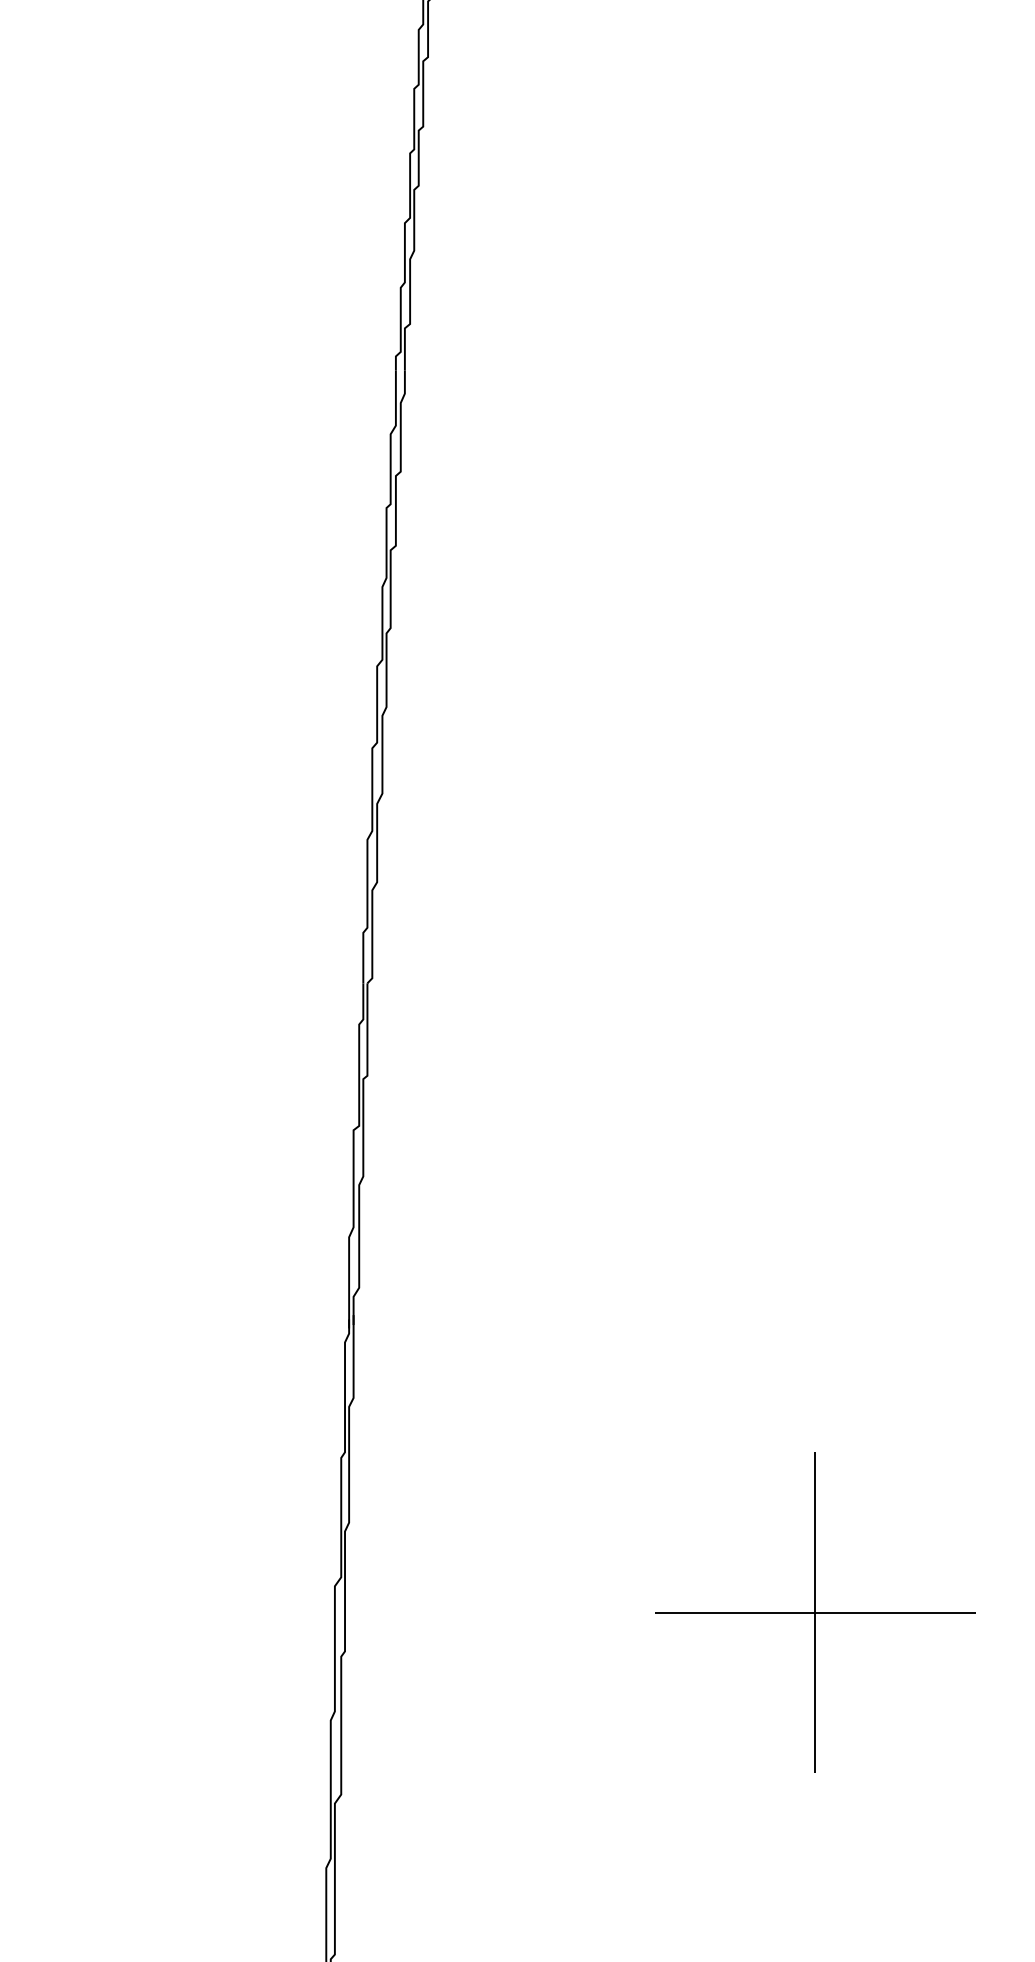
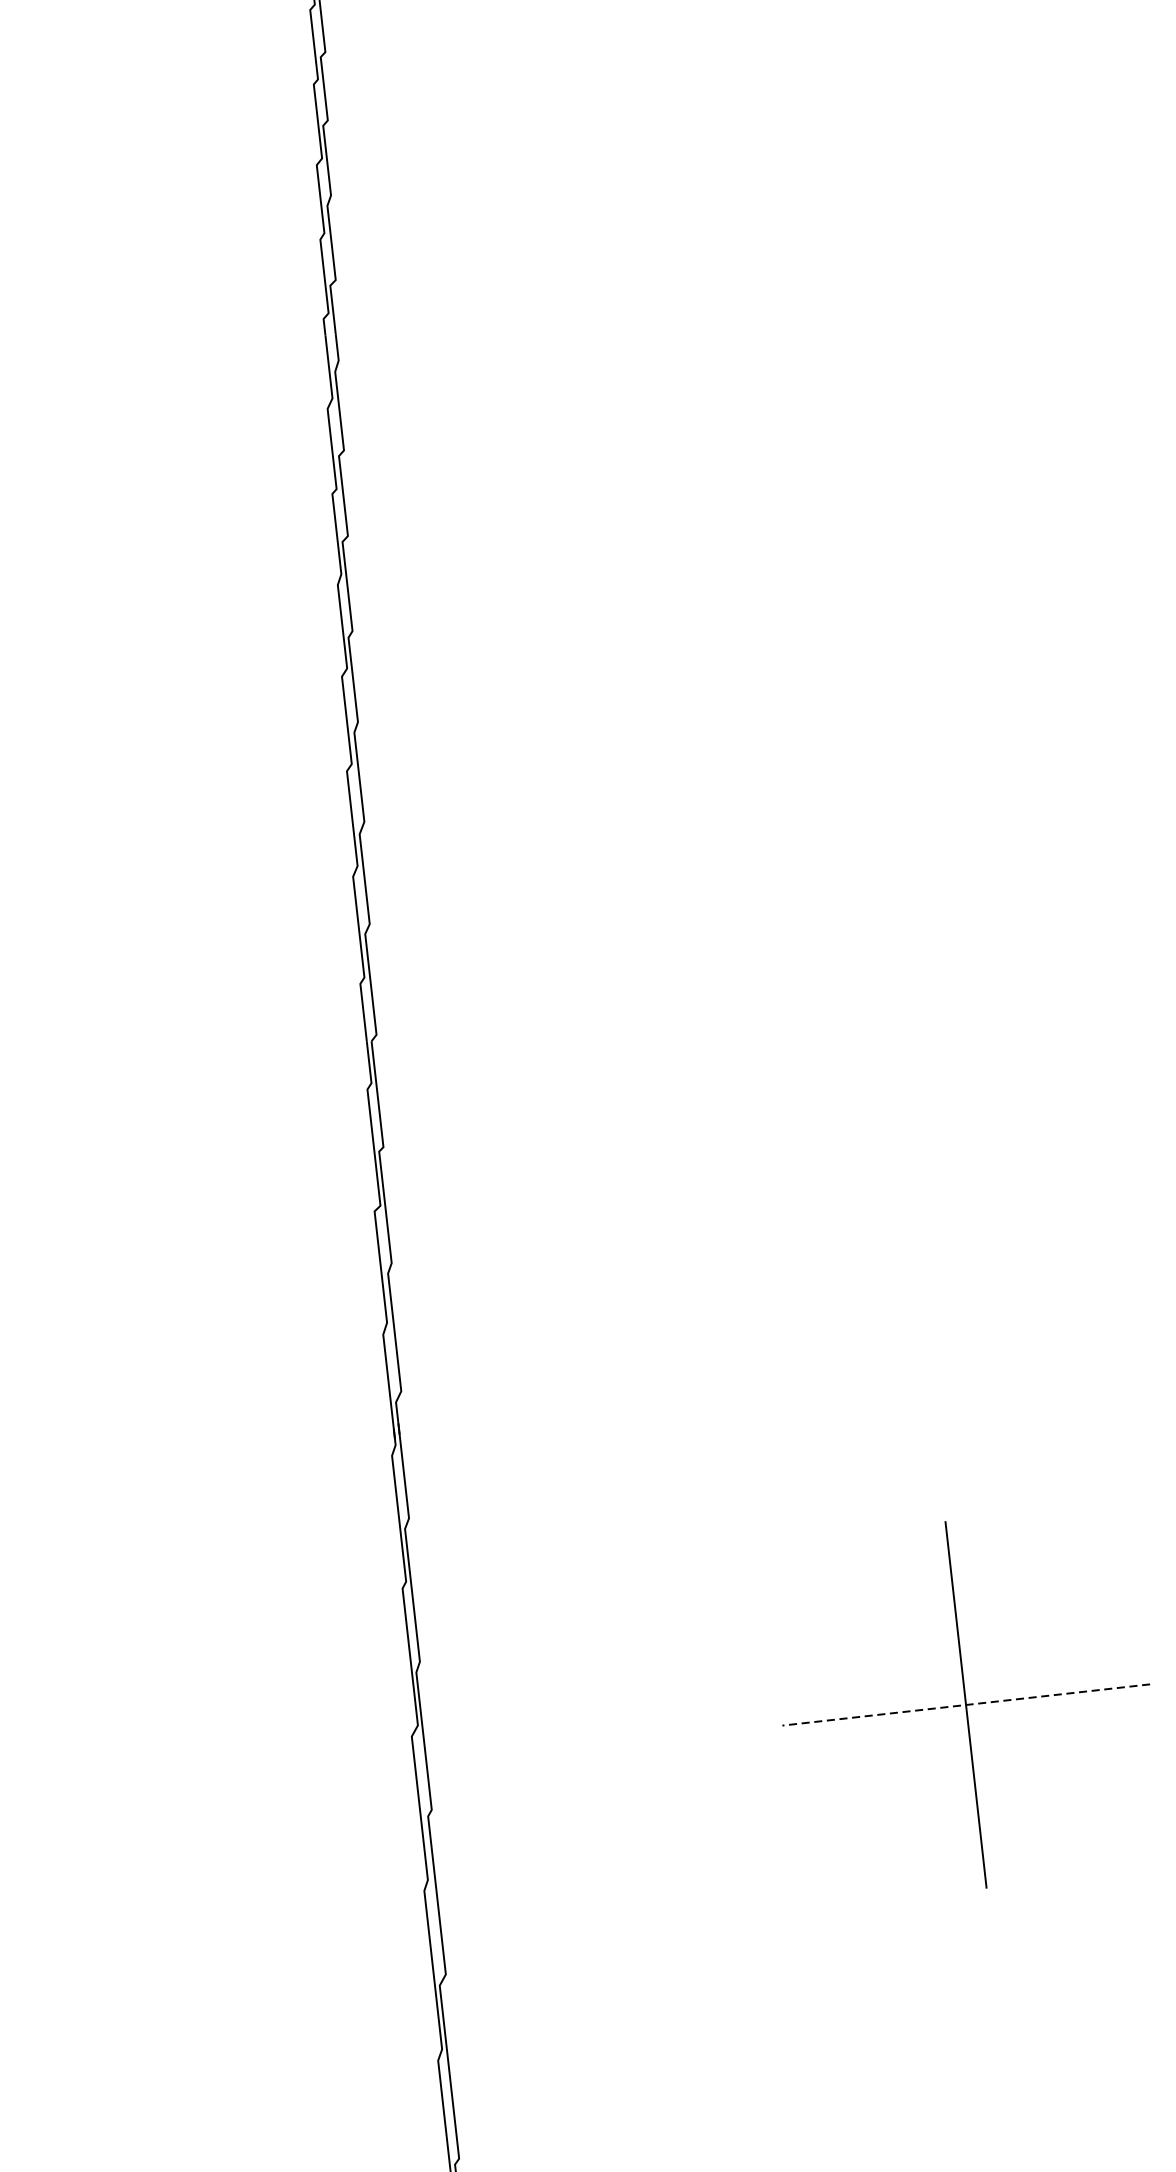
line: (815, 1612) -> (966, 1704), solid -> dashed

